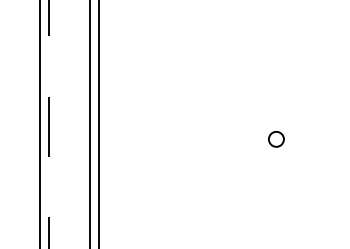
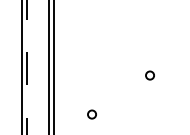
circle: (168, 211) -> (91, 114), added

